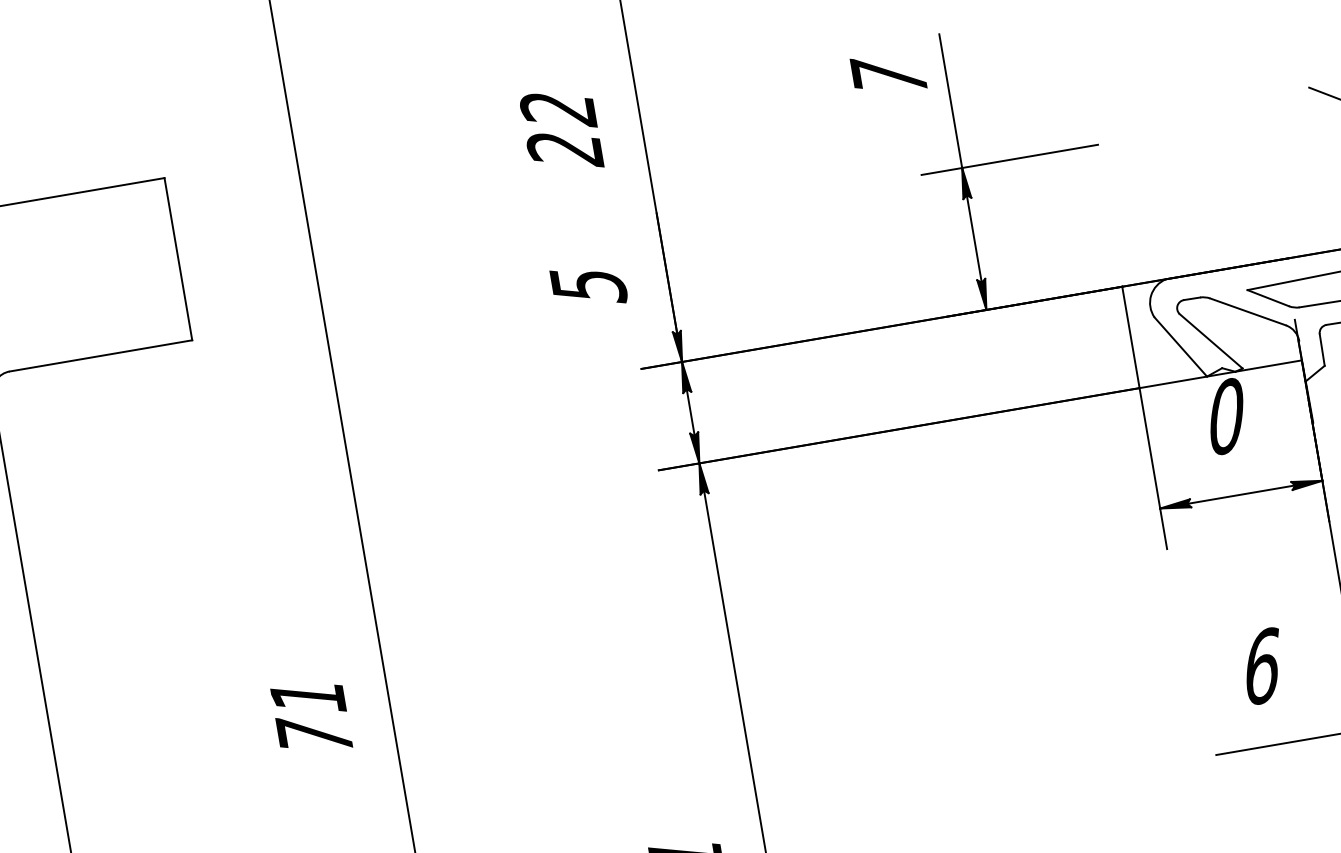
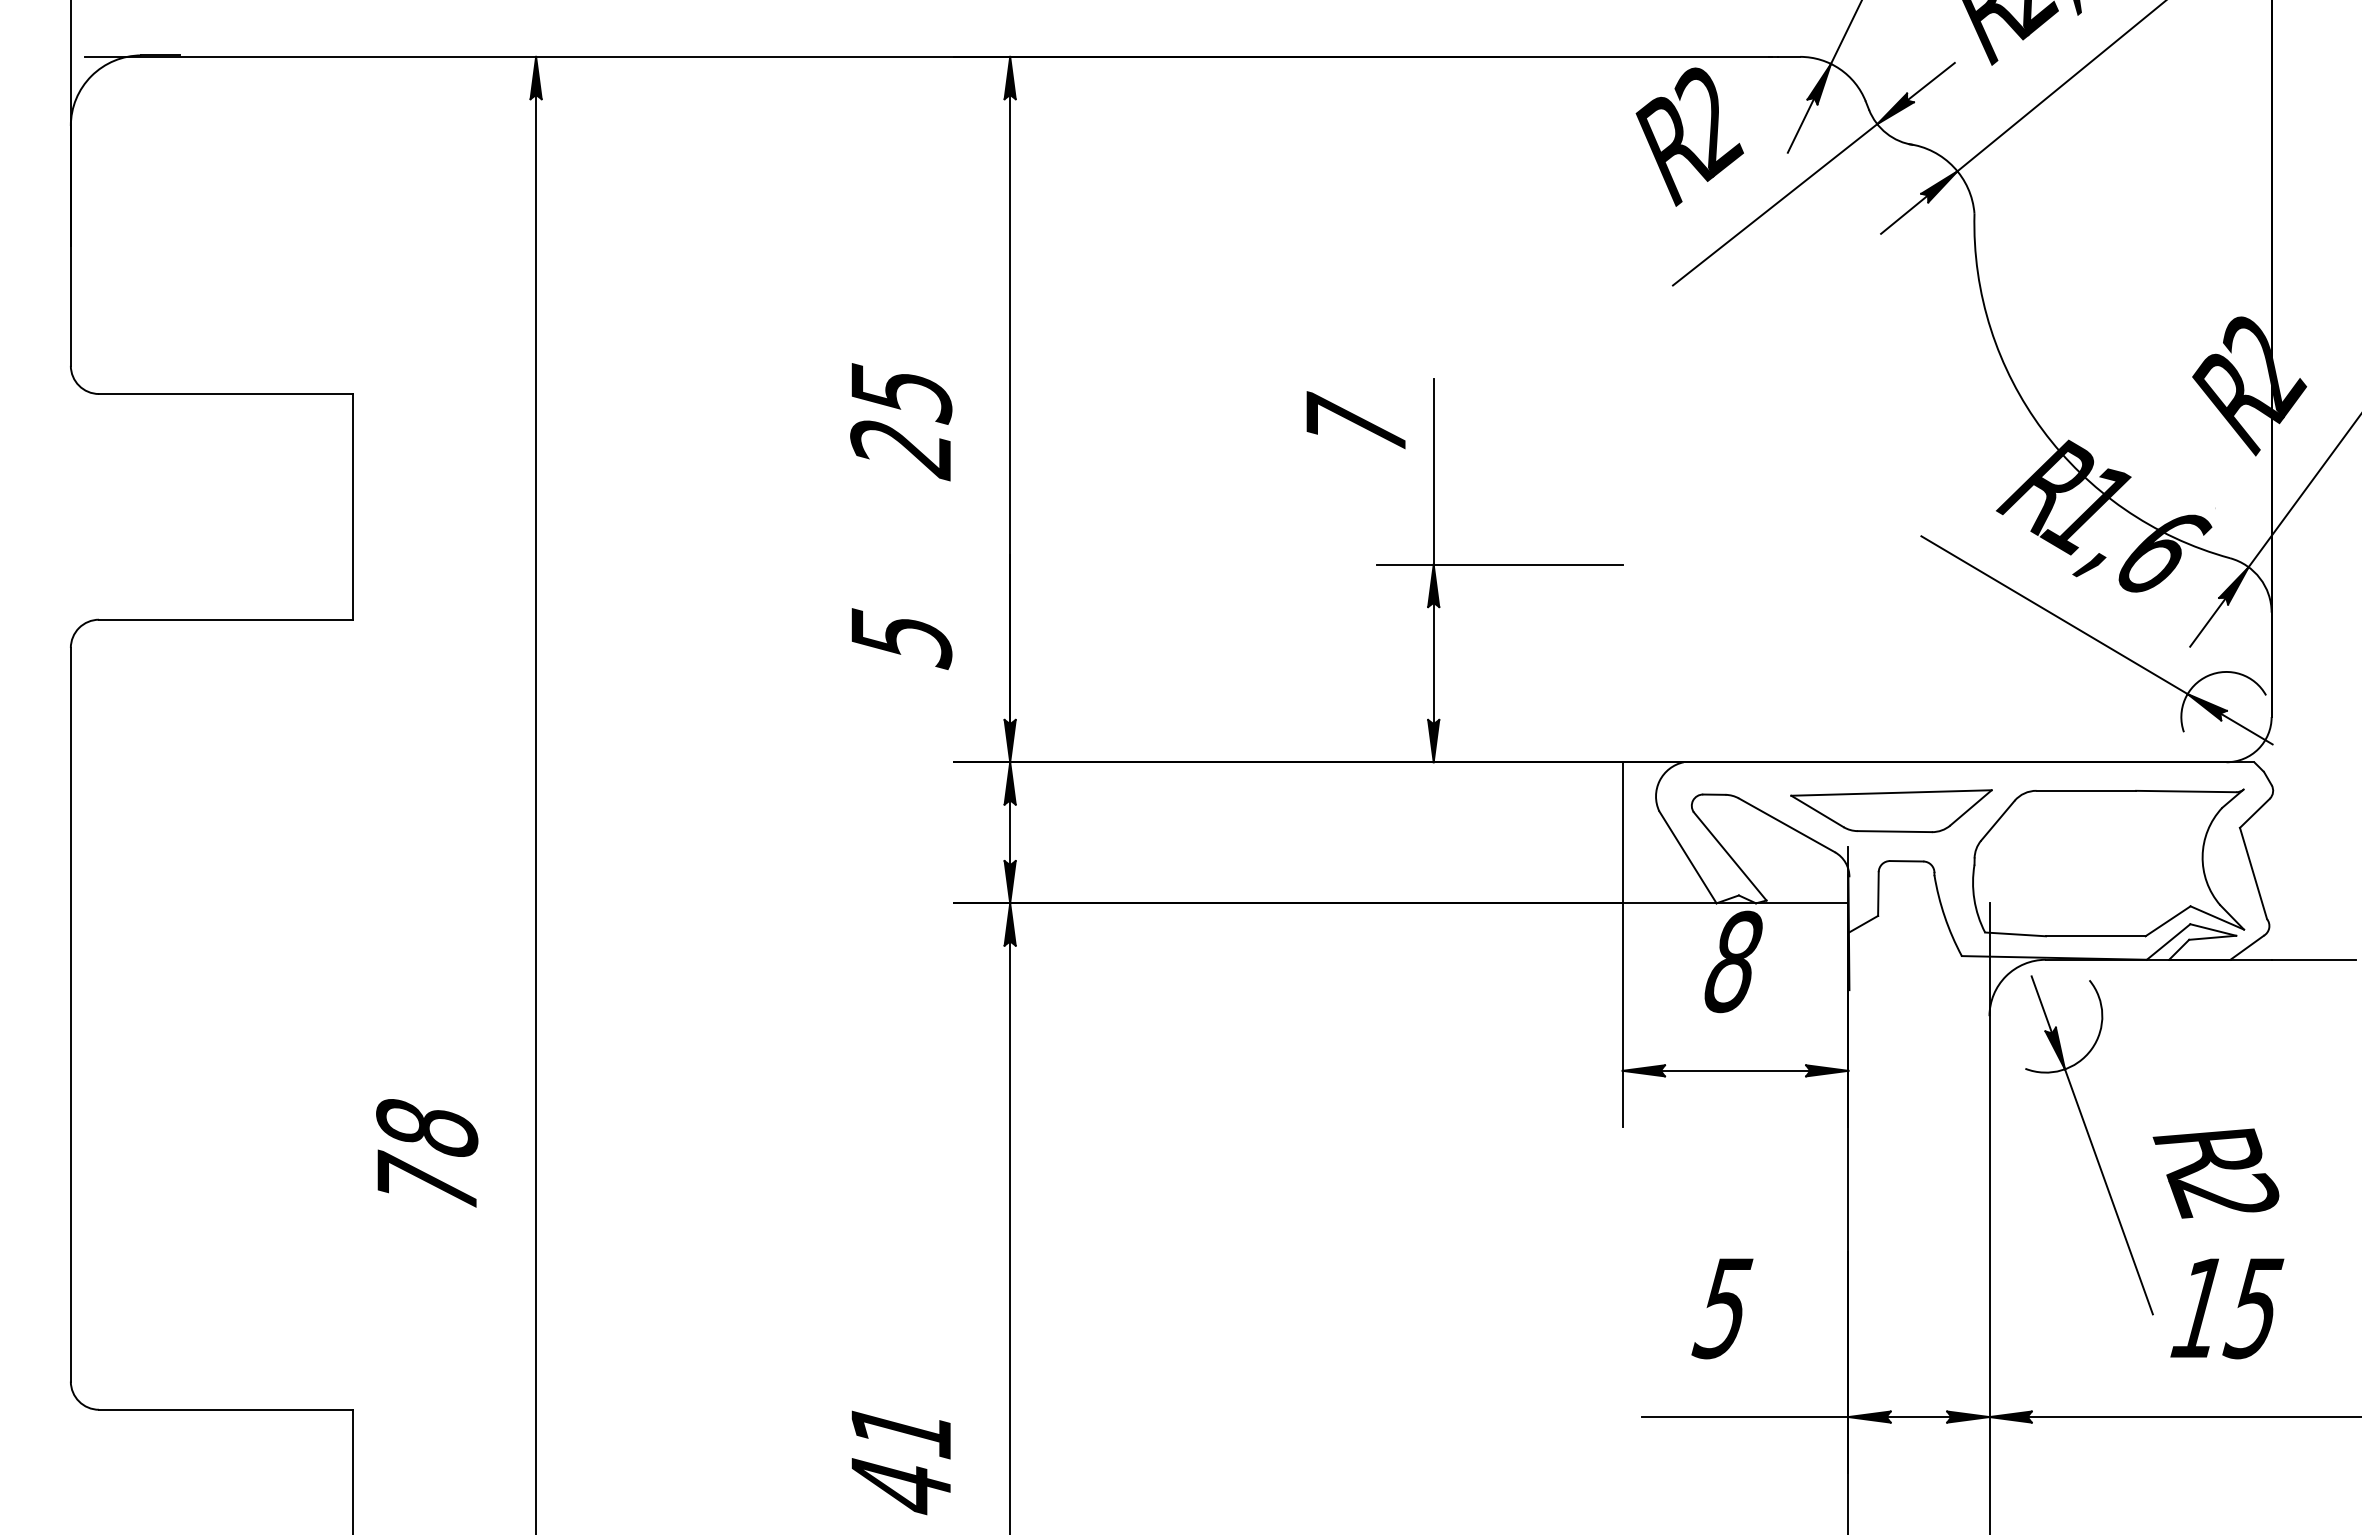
text: (558, 111) -> (901, 394), 22 -> 25
text: (1226, 416) -> (1733, 961), 0 -> 8
text: (1261, 666) -> (1723, 1308), 6 -> 5
text: (308, 696) -> (427, 1128), 71 -> 78

